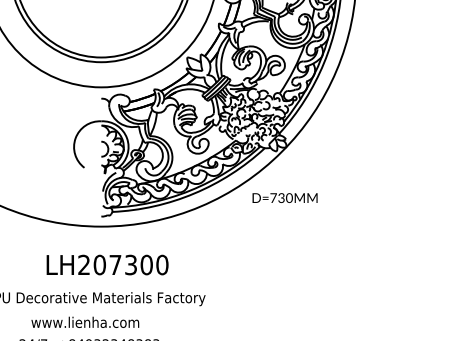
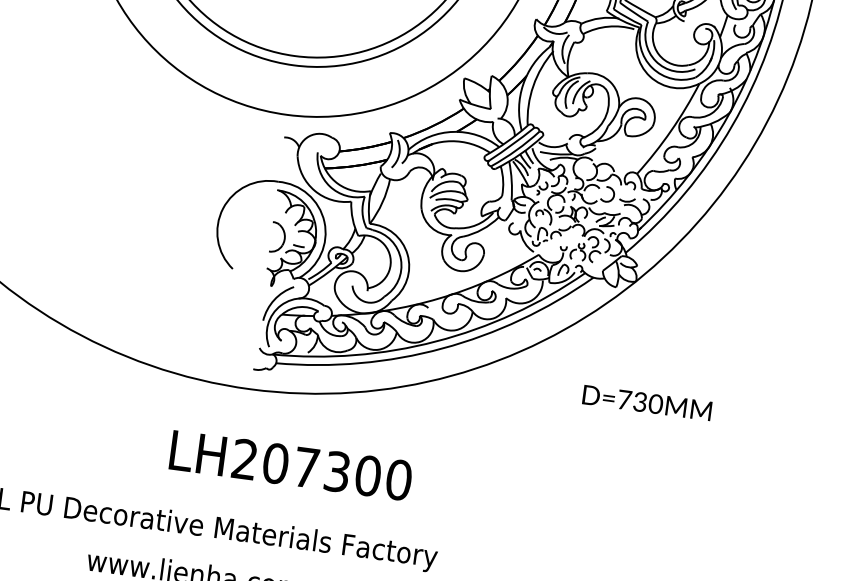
text: (284, 197) -> (646, 401), moved
text: (107, 264) -> (290, 464), moved

